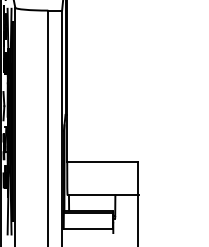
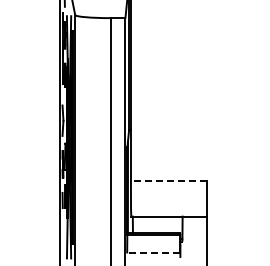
line: (102, 162) -> (168, 181), solid -> dashed
line: (88, 228) -> (153, 252), solid -> dashed

